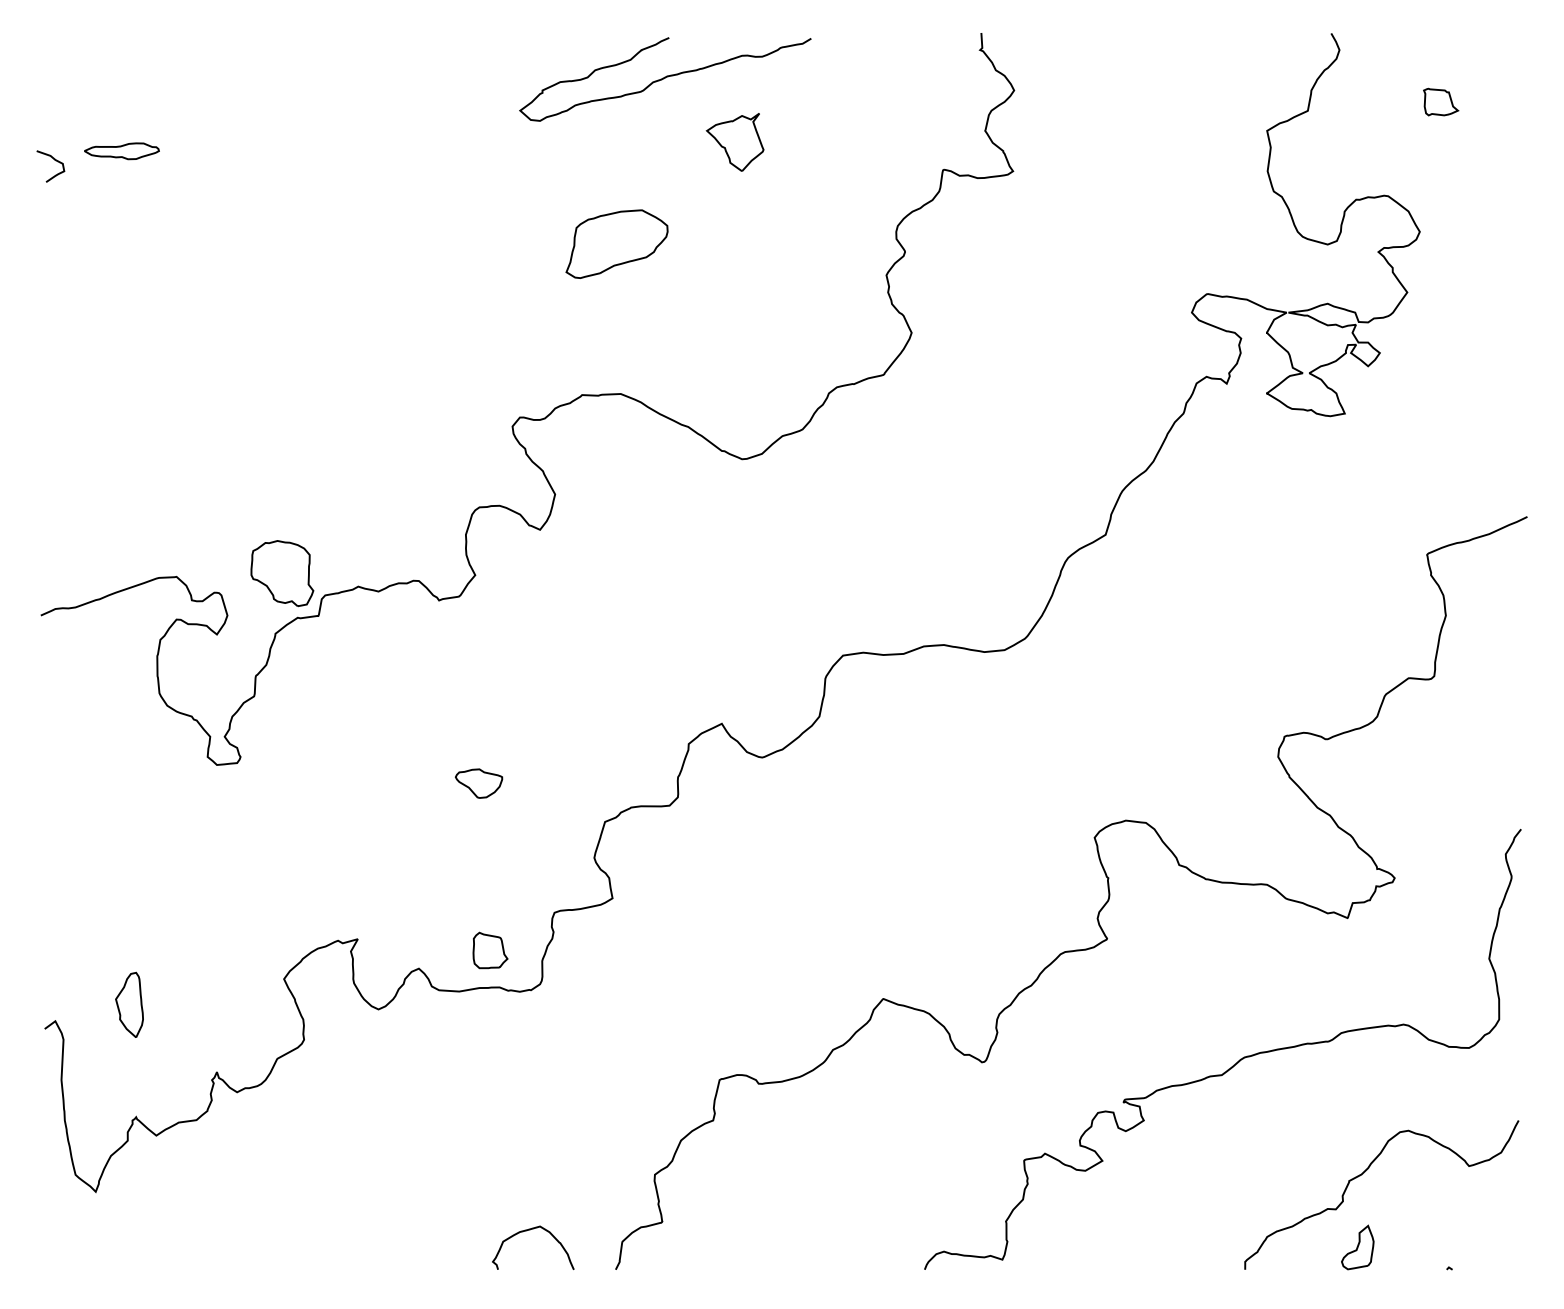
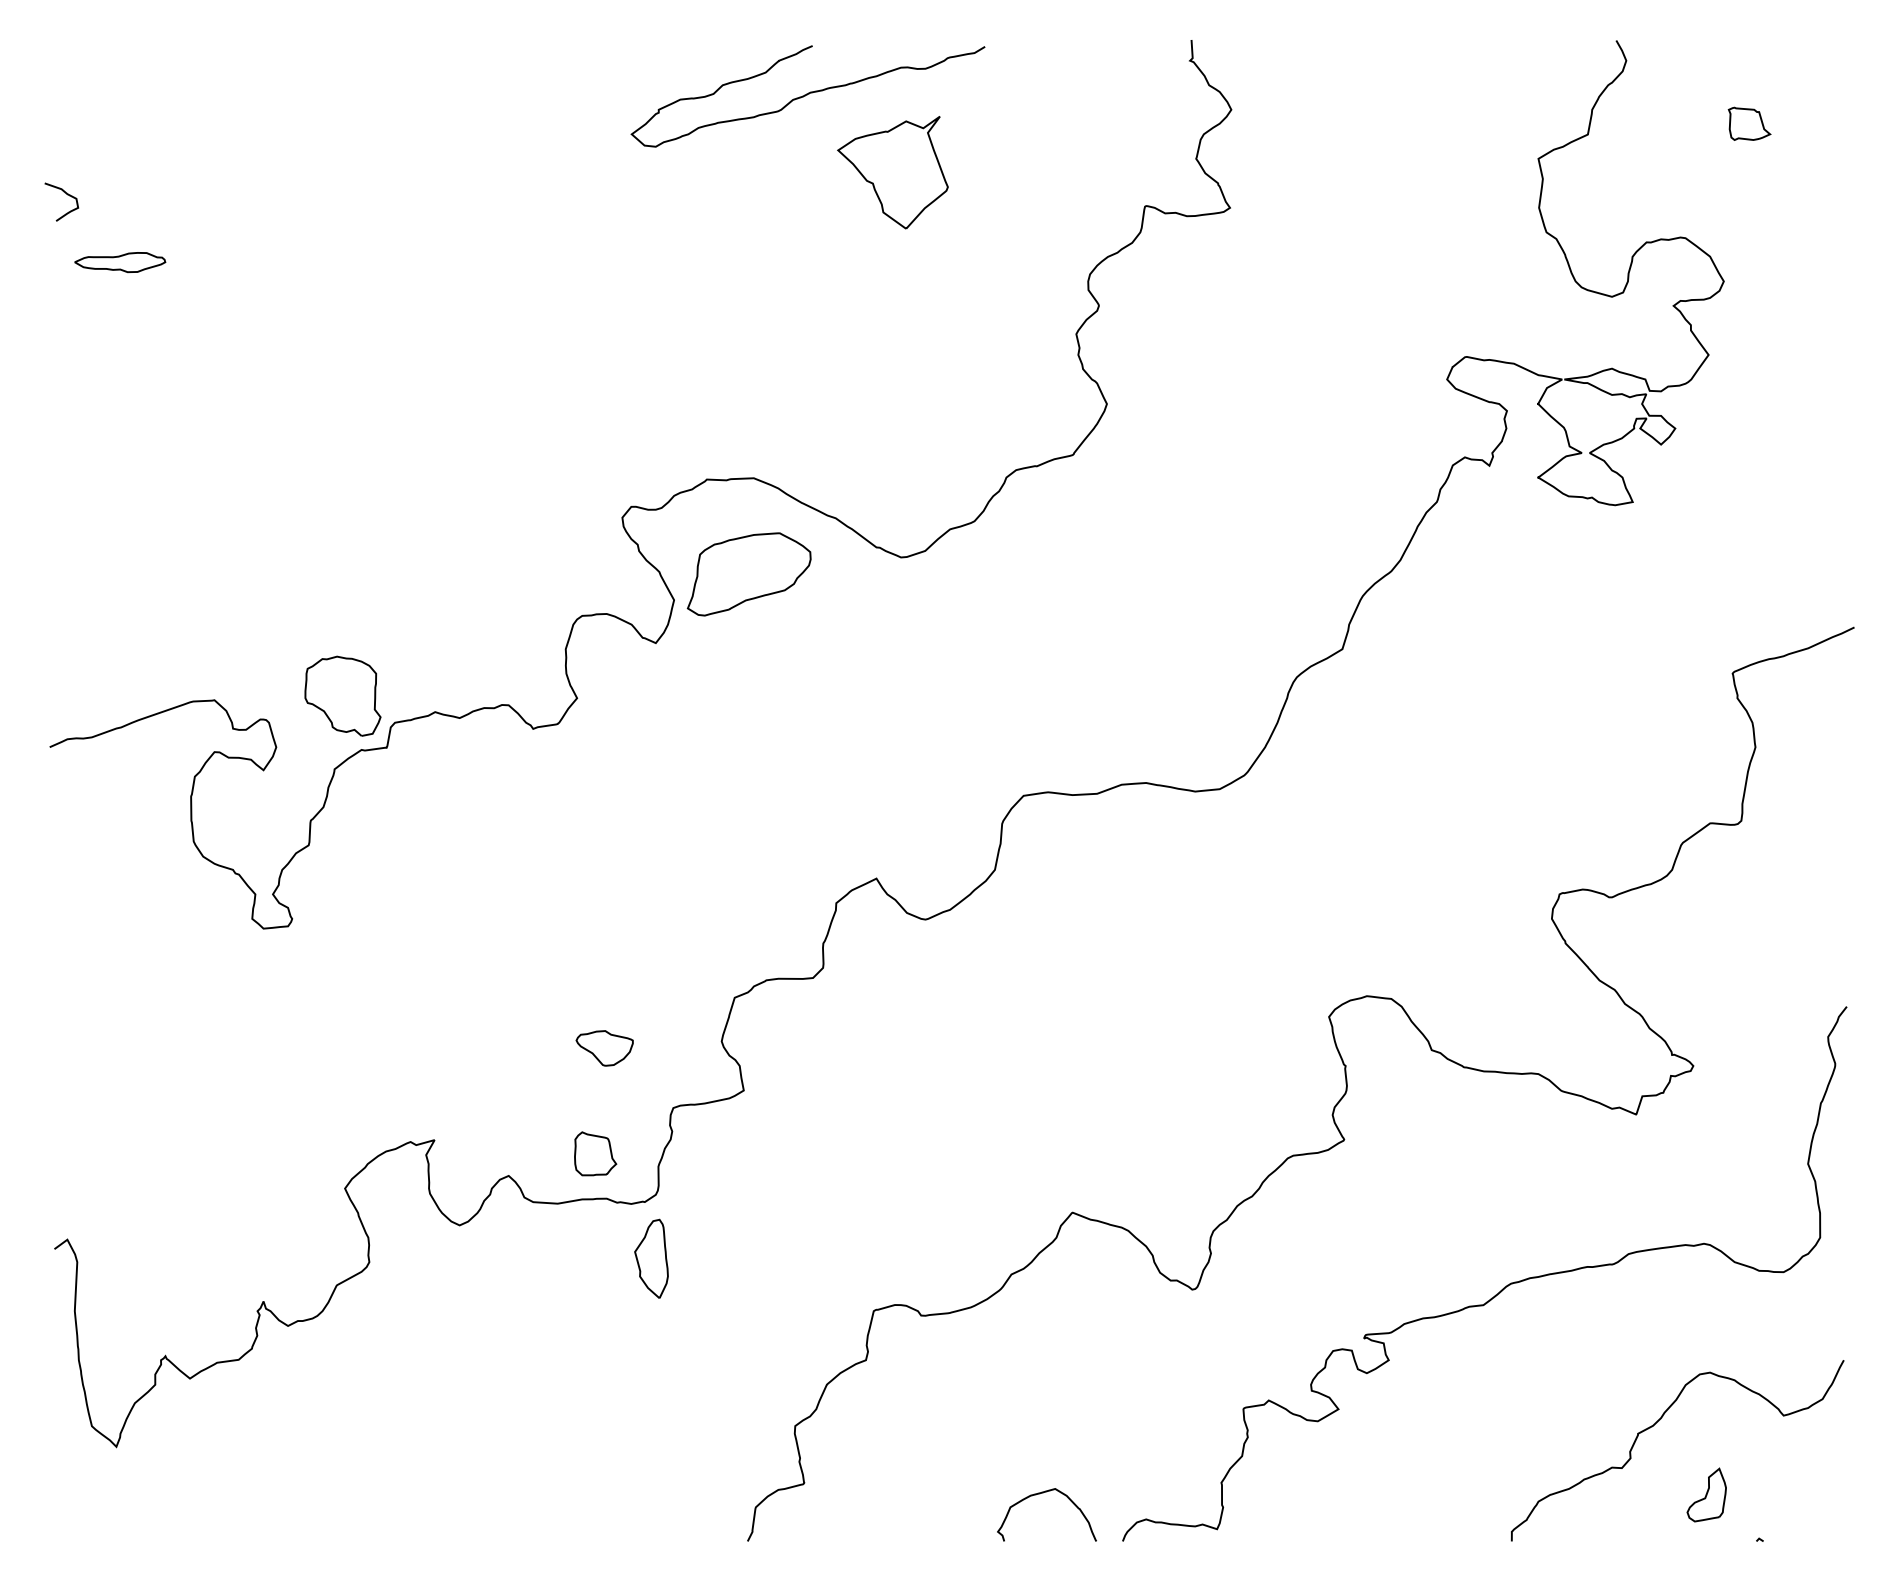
part: (734, 142) -> (891, 172), size x1.6
part: (121, 151) -> (119, 262), moved
part: (616, 243) -> (748, 573), moved
part: (478, 783) -> (604, 1048), moved
part: (129, 1004) -> (651, 1258), moved
curve: (530, 1230) -> (1043, 1493), moved
part: (1357, 1247) -> (1706, 1494), moved

